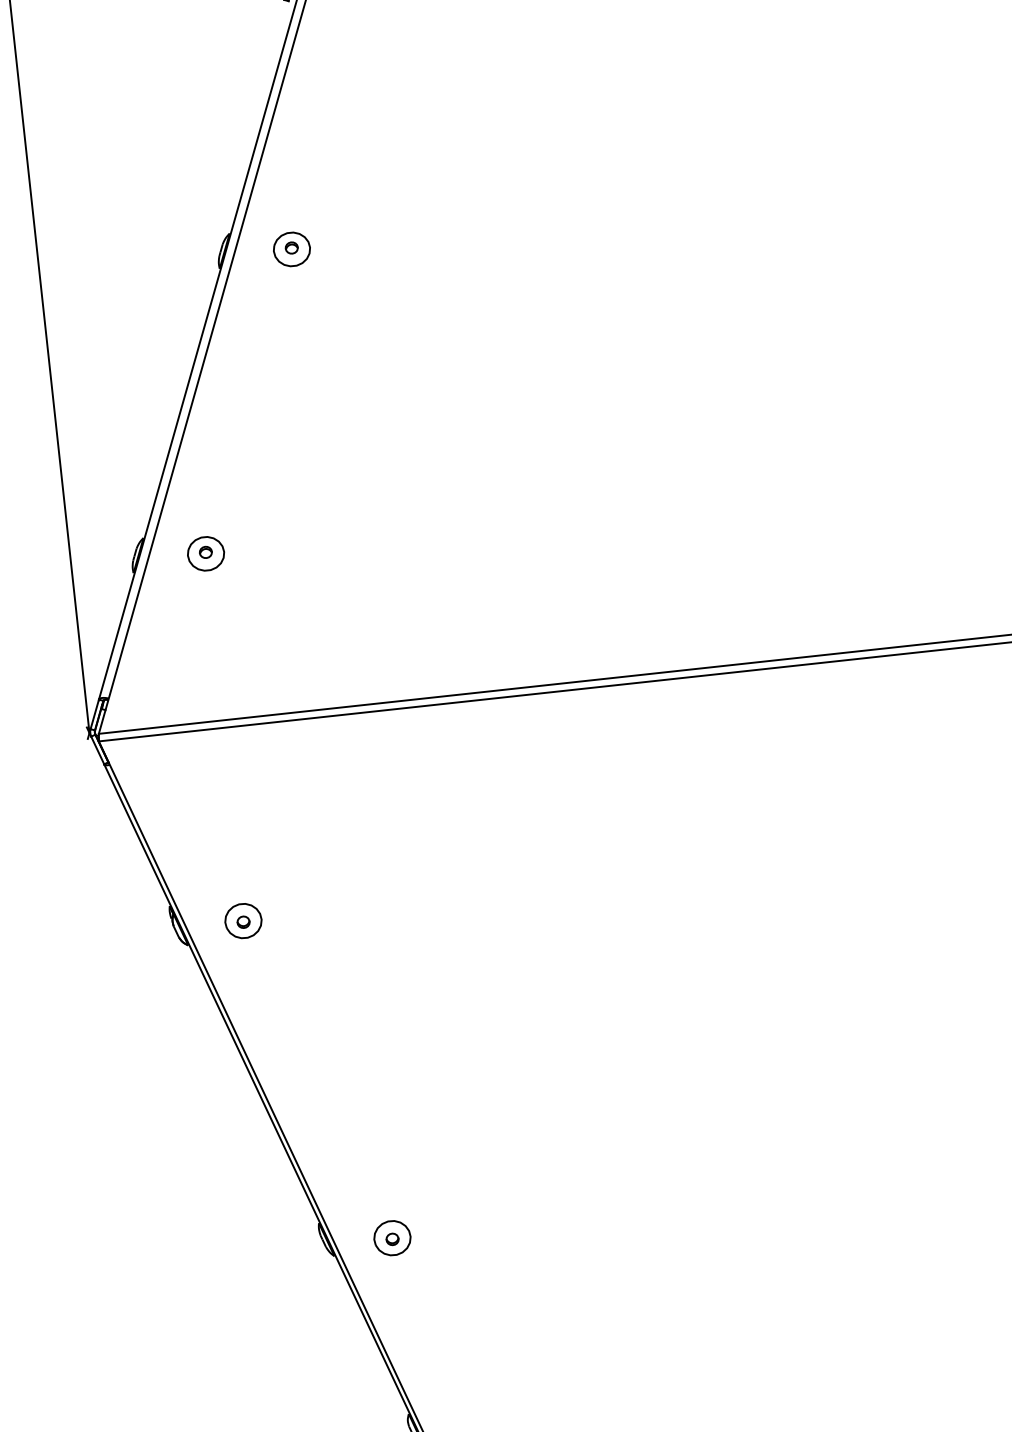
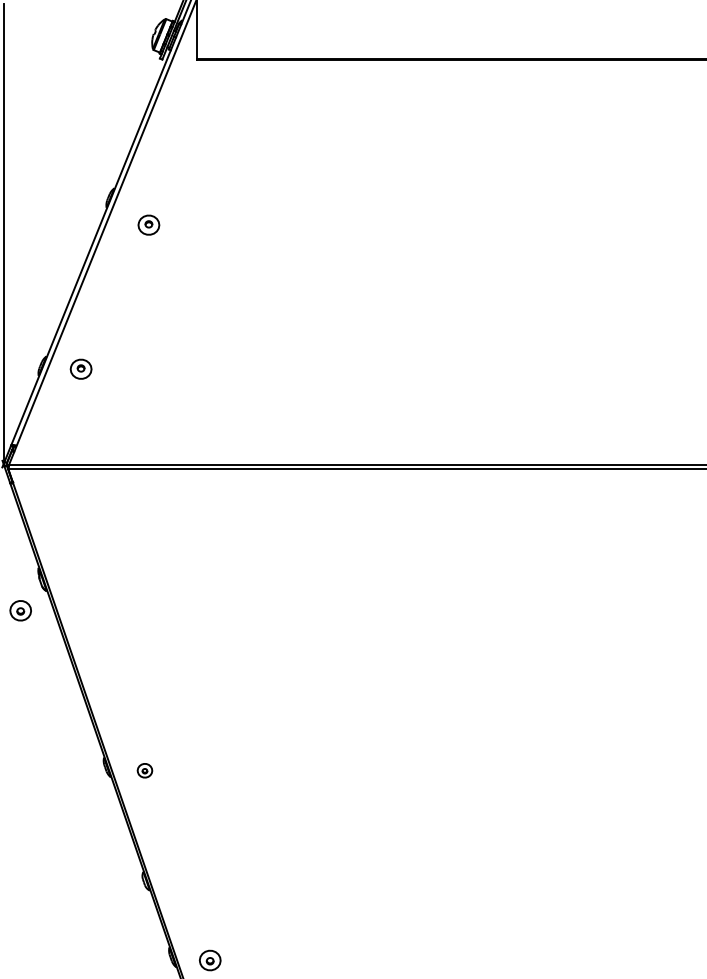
part: (291, 248) -> (148, 224), moved
part: (243, 920) -> (20, 610), moved
part: (391, 1237) -> (144, 770), size x0.7

